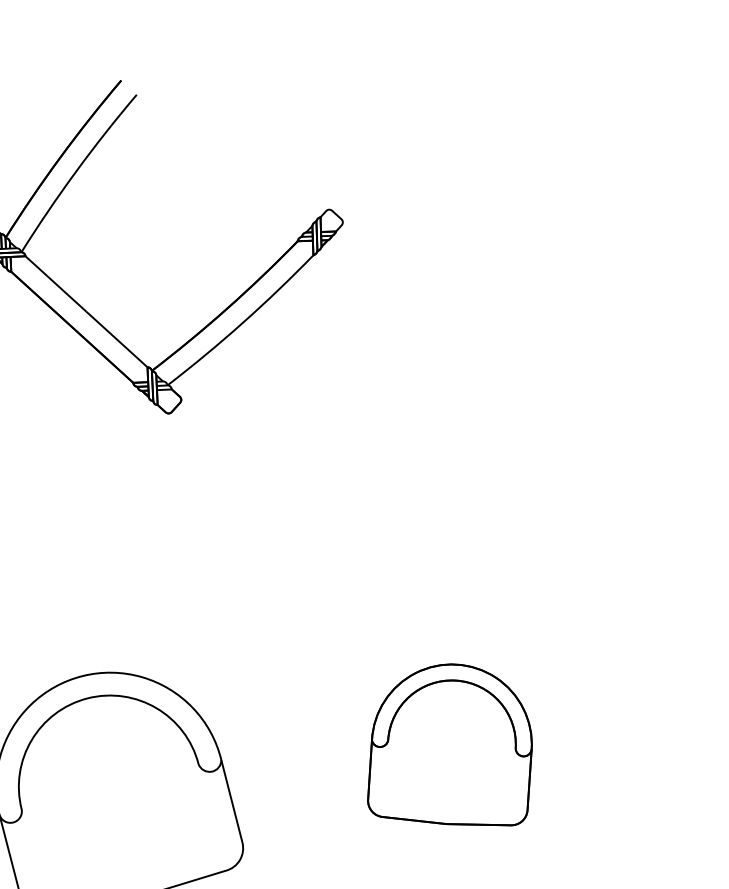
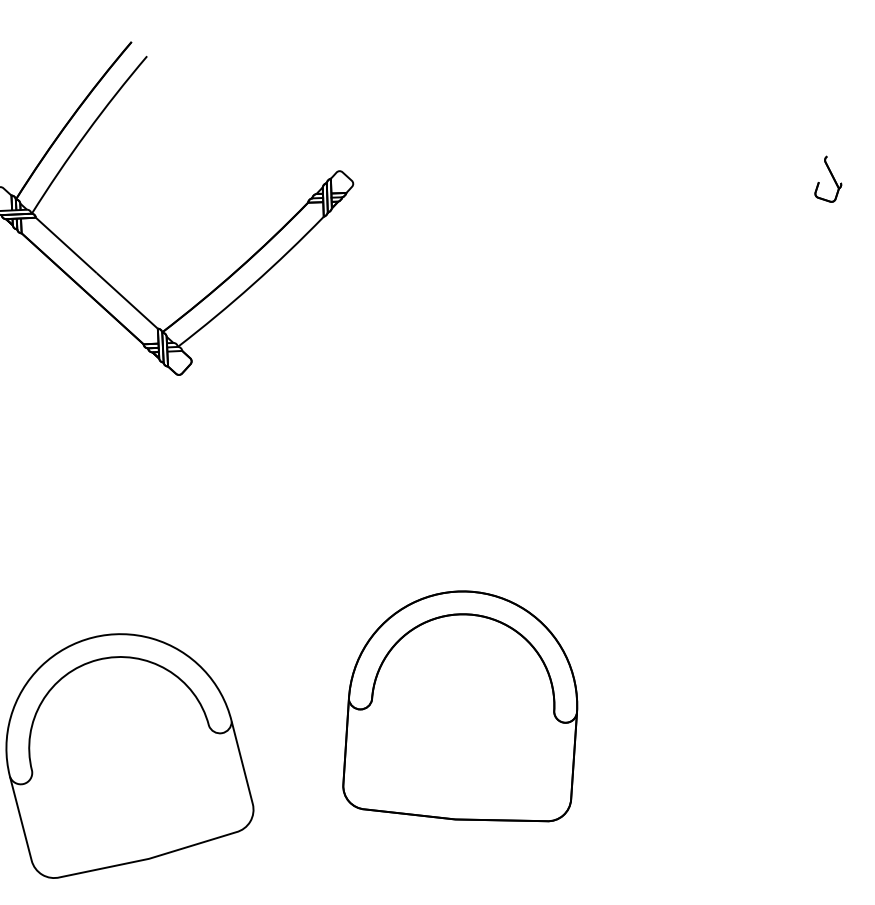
part: (450, 745) -> (460, 706), size x1.43

